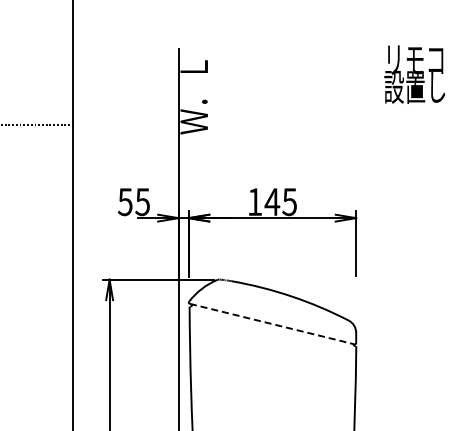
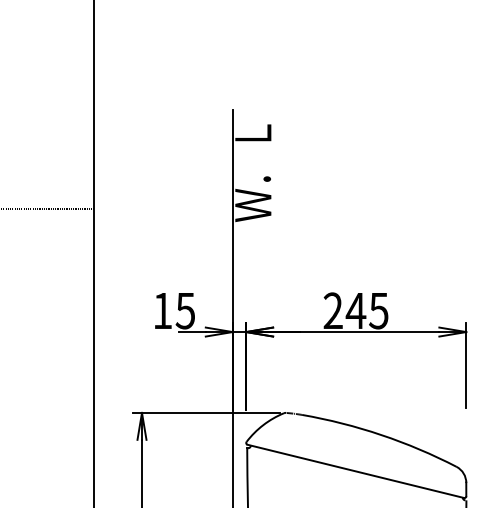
text: (254, 201) -> (332, 310), 145 -> 245
text: (124, 202) -> (161, 311), 55 -> 15
line: (272, 324) -> (356, 471), dashed -> solid

